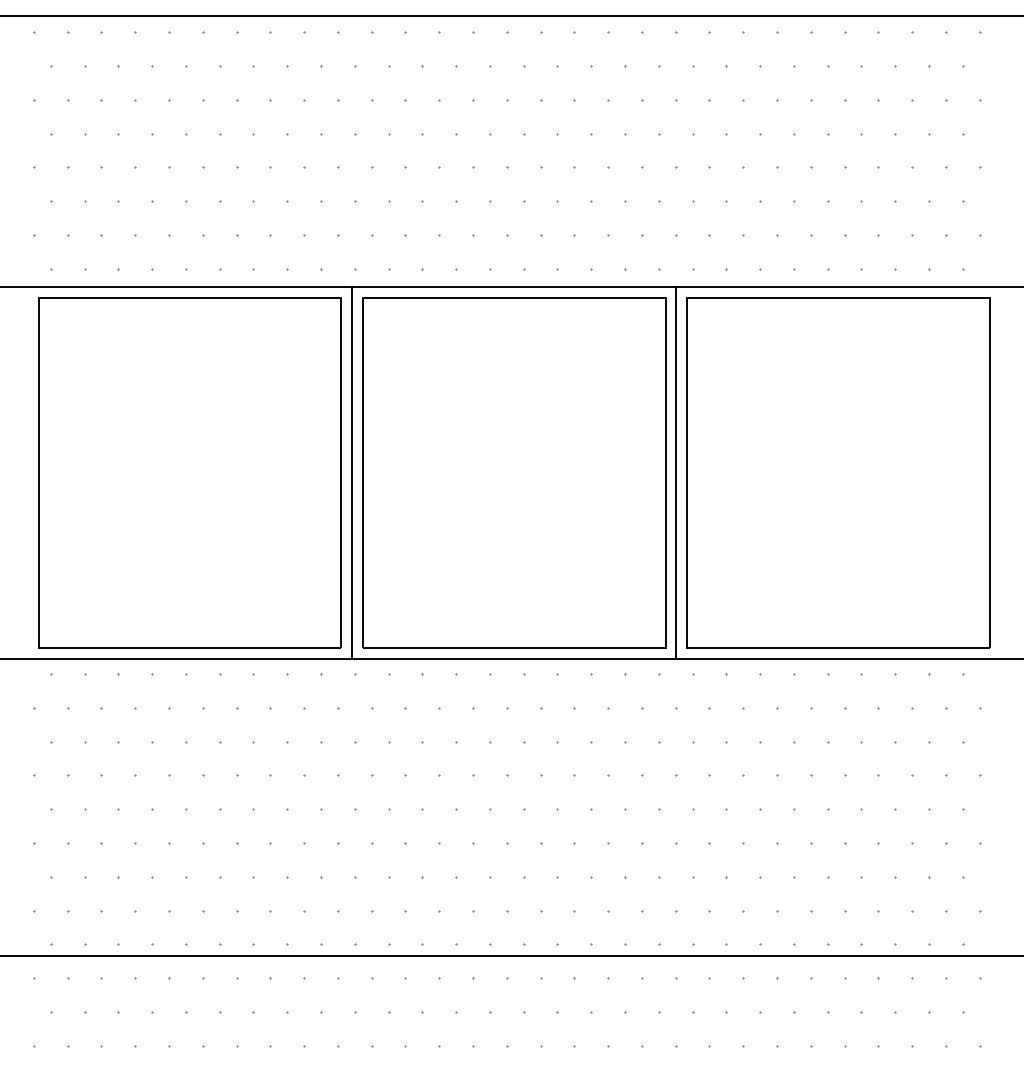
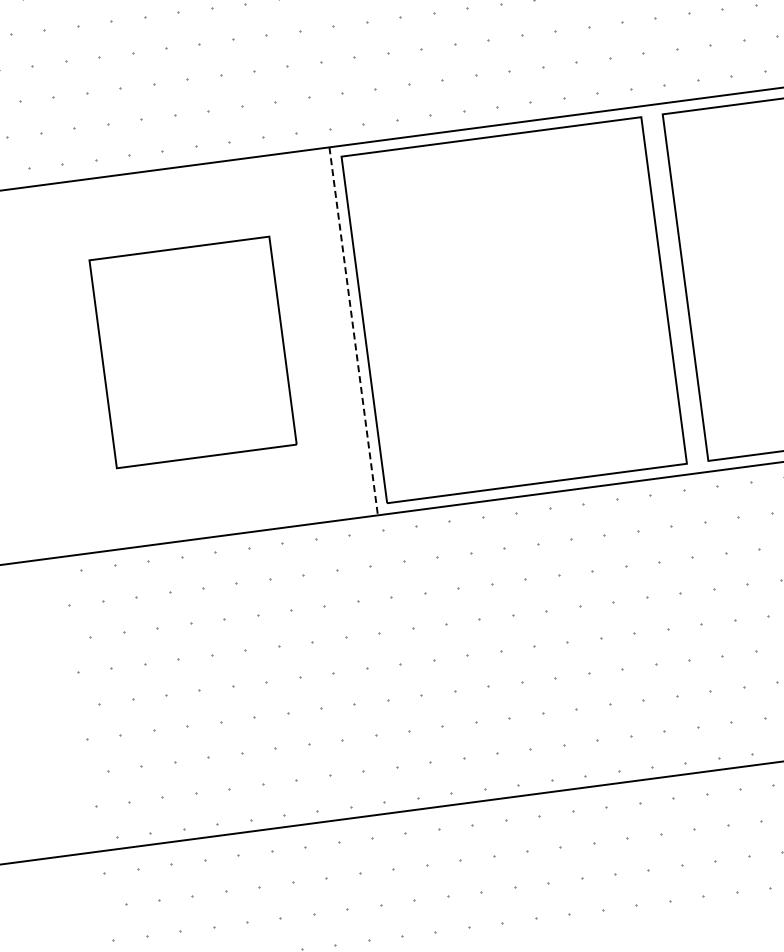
part: (189, 472) -> (192, 352), size x0.6
line: (676, 472) -> (674, 288), removed
line: (352, 473) -> (354, 331), solid -> dashed

